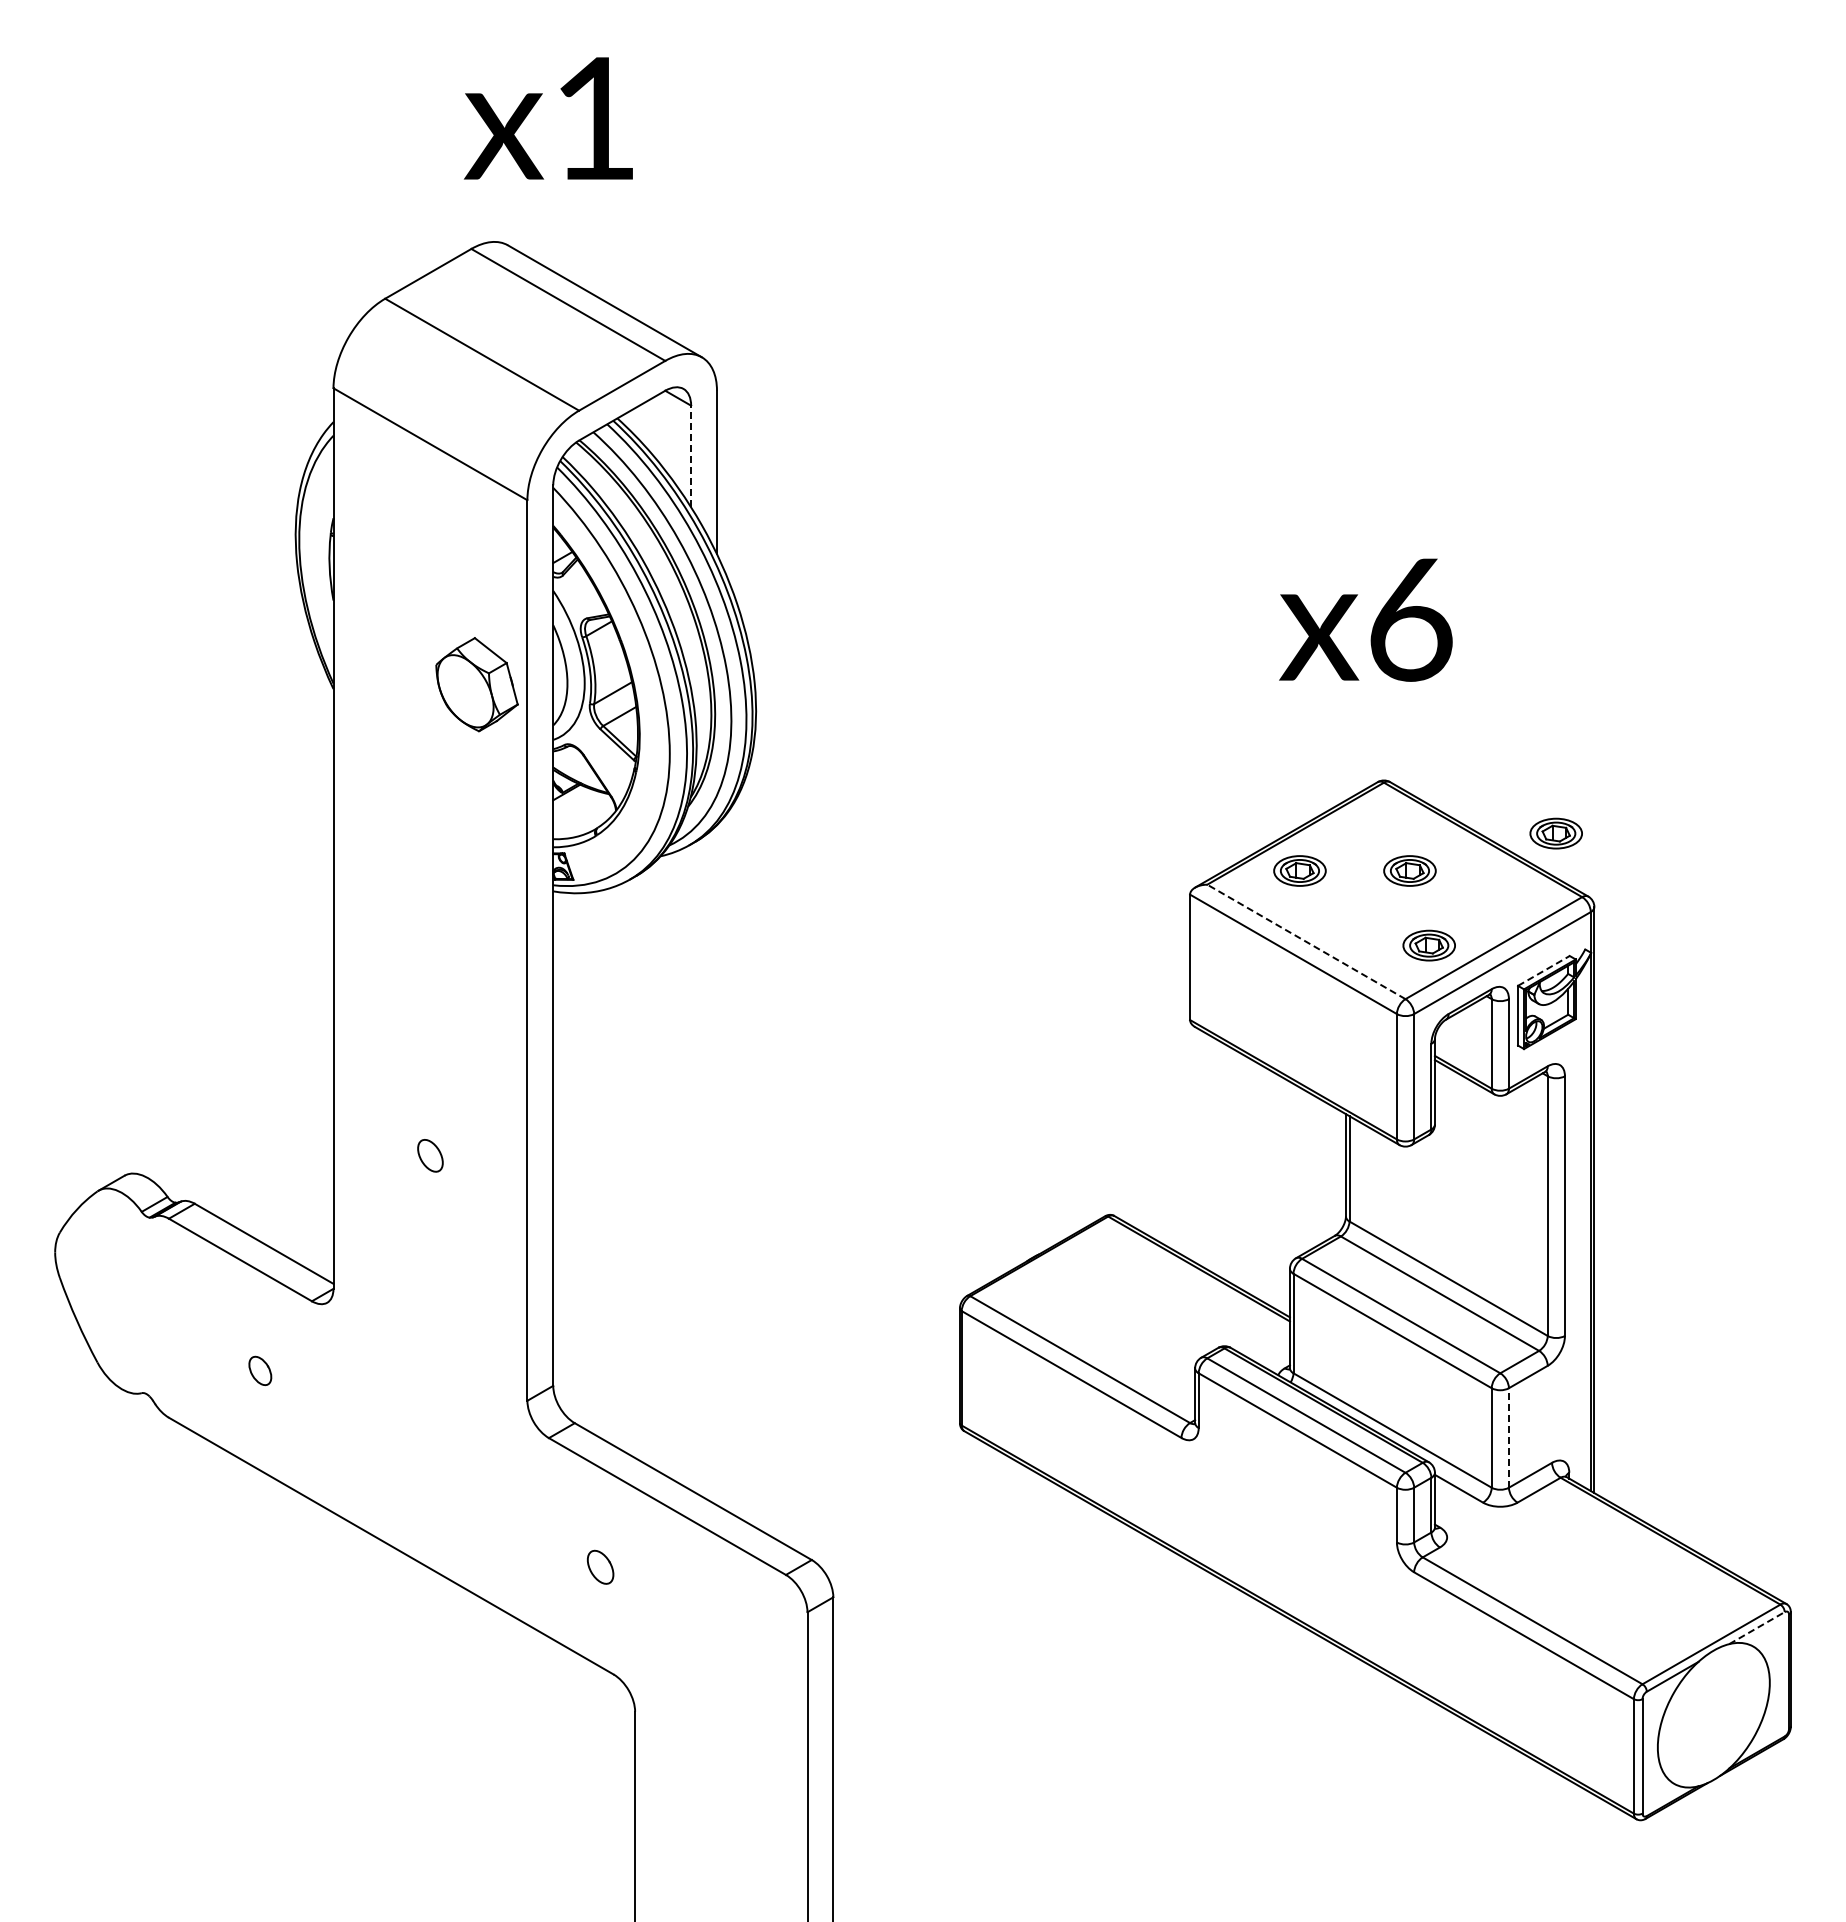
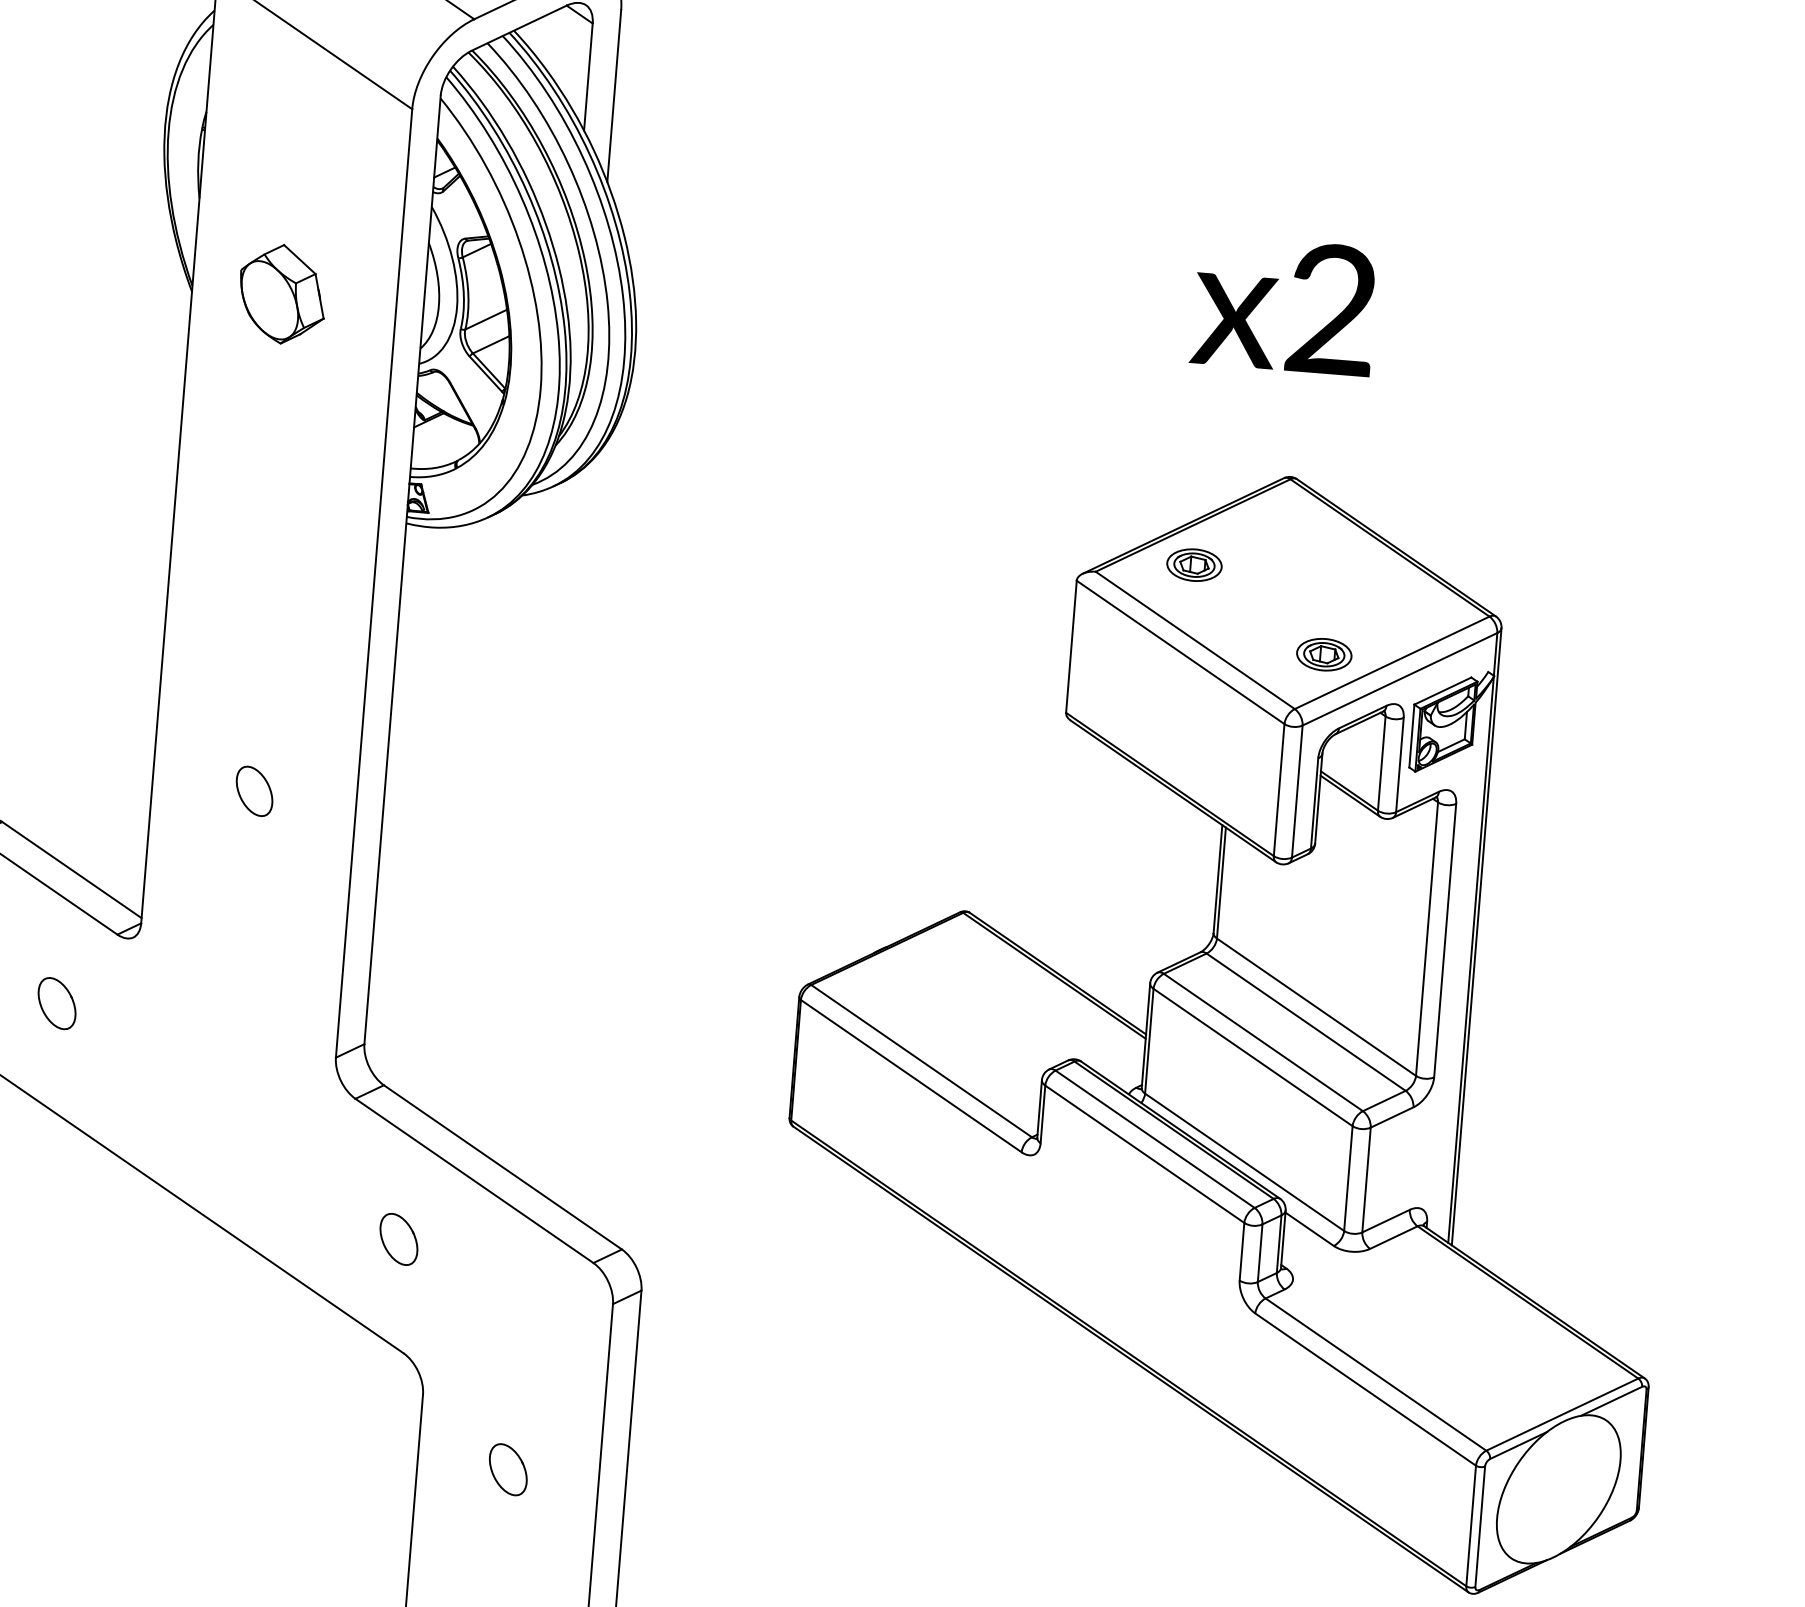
line: (691, 456) -> (588, 77), dashed -> solid
text: (1410, 619) -> (1332, 309), x6 -> x2
part: (476, 684) -> (281, 294), moved
part: (1555, 833) -> (1466, 547), removed
part: (1409, 870) -> (1309, 573), removed
line: (1306, 941) -> (1195, 639), dashed -> solid
line: (1543, 970) -> (1442, 690), dashed -> solid
part: (430, 1155) -> (254, 791), size x1.43
part: (260, 1370) -> (57, 1003), size x1.67
line: (1508, 1437) -> (1366, 1179), dashed -> solid
part: (600, 1566) -> (398, 1238), size x1.43
line: (1757, 1627) -> (1612, 1400), dashed -> solid
part: (721, 1775) -> (508, 1468), added

